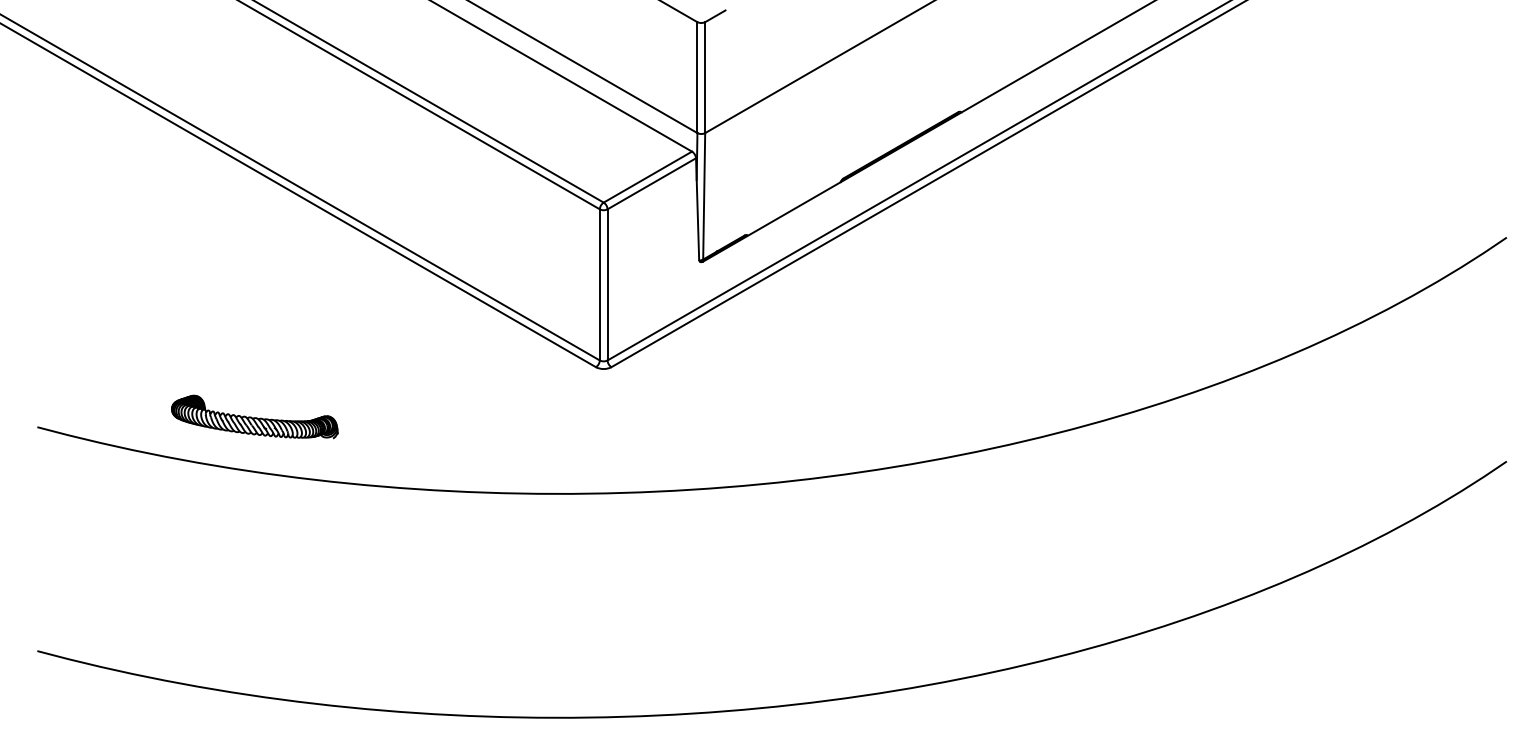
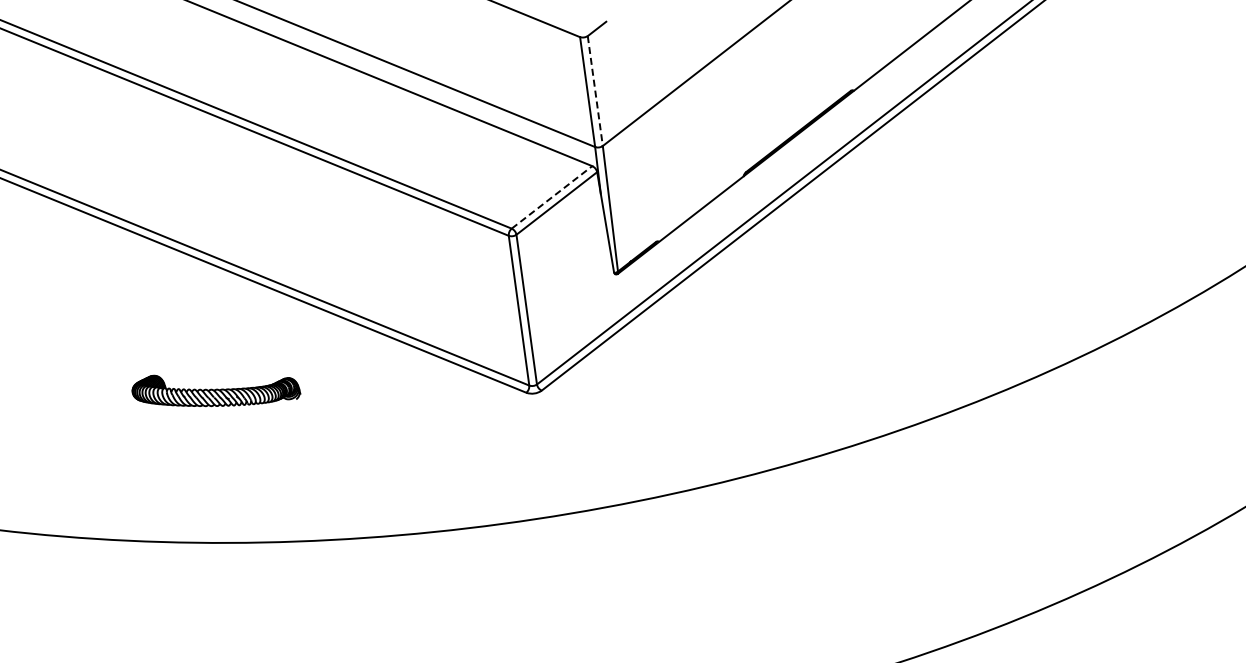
line: (705, 78) -> (595, 91), solid -> dashed
line: (647, 177) -> (551, 197), solid -> dashed
part: (254, 416) -> (215, 388), moved

